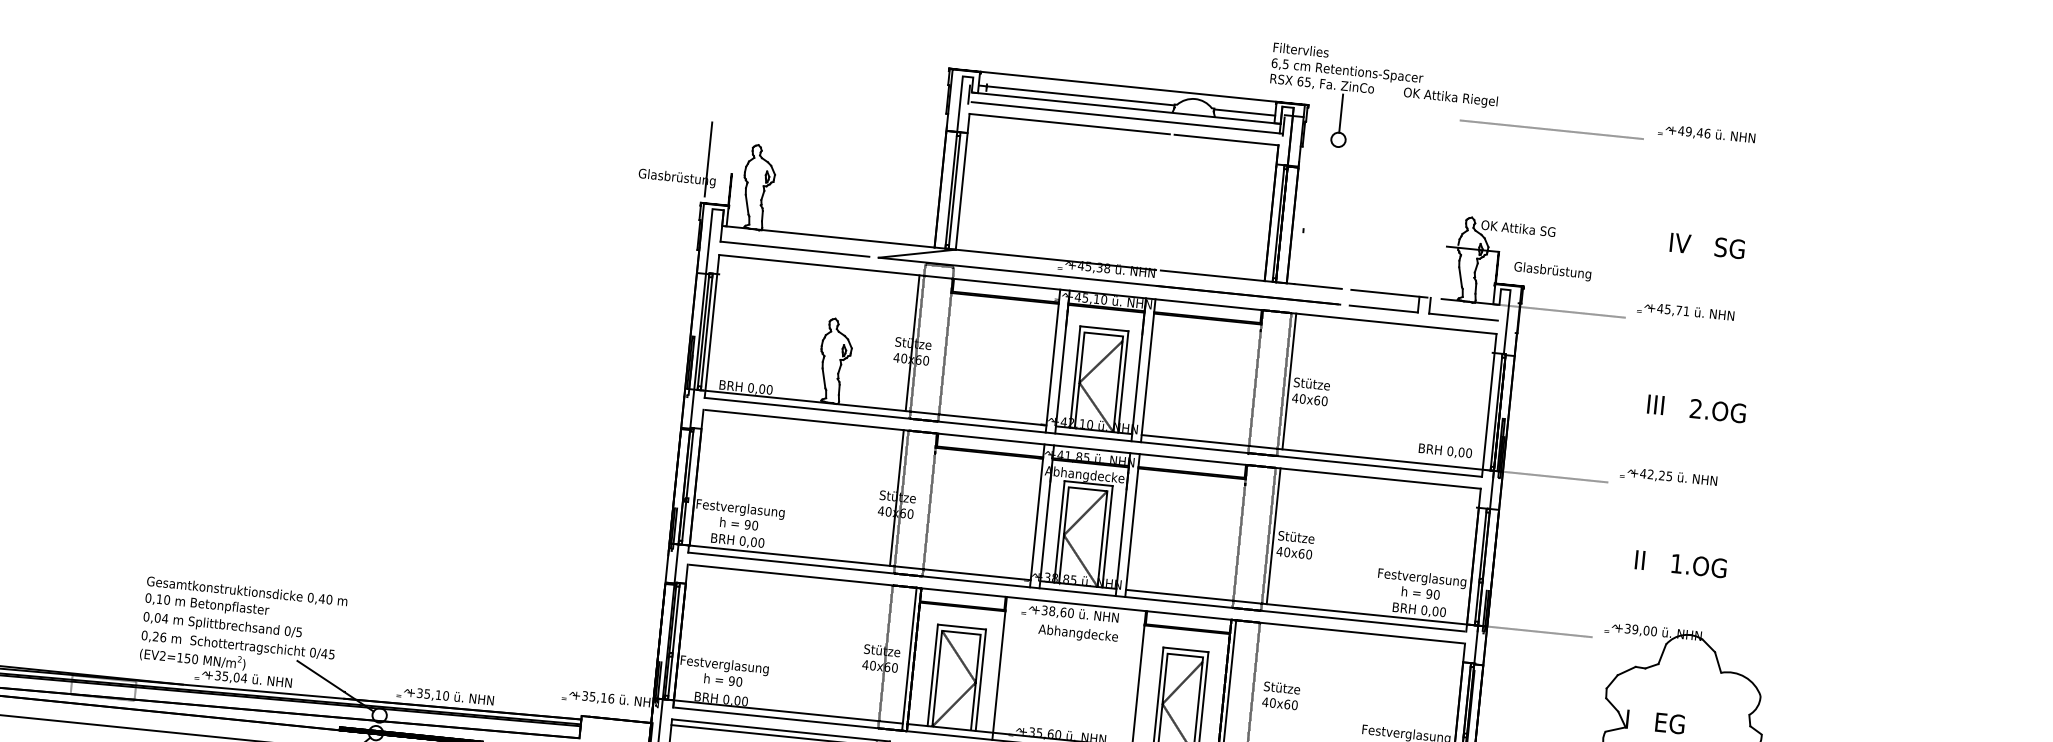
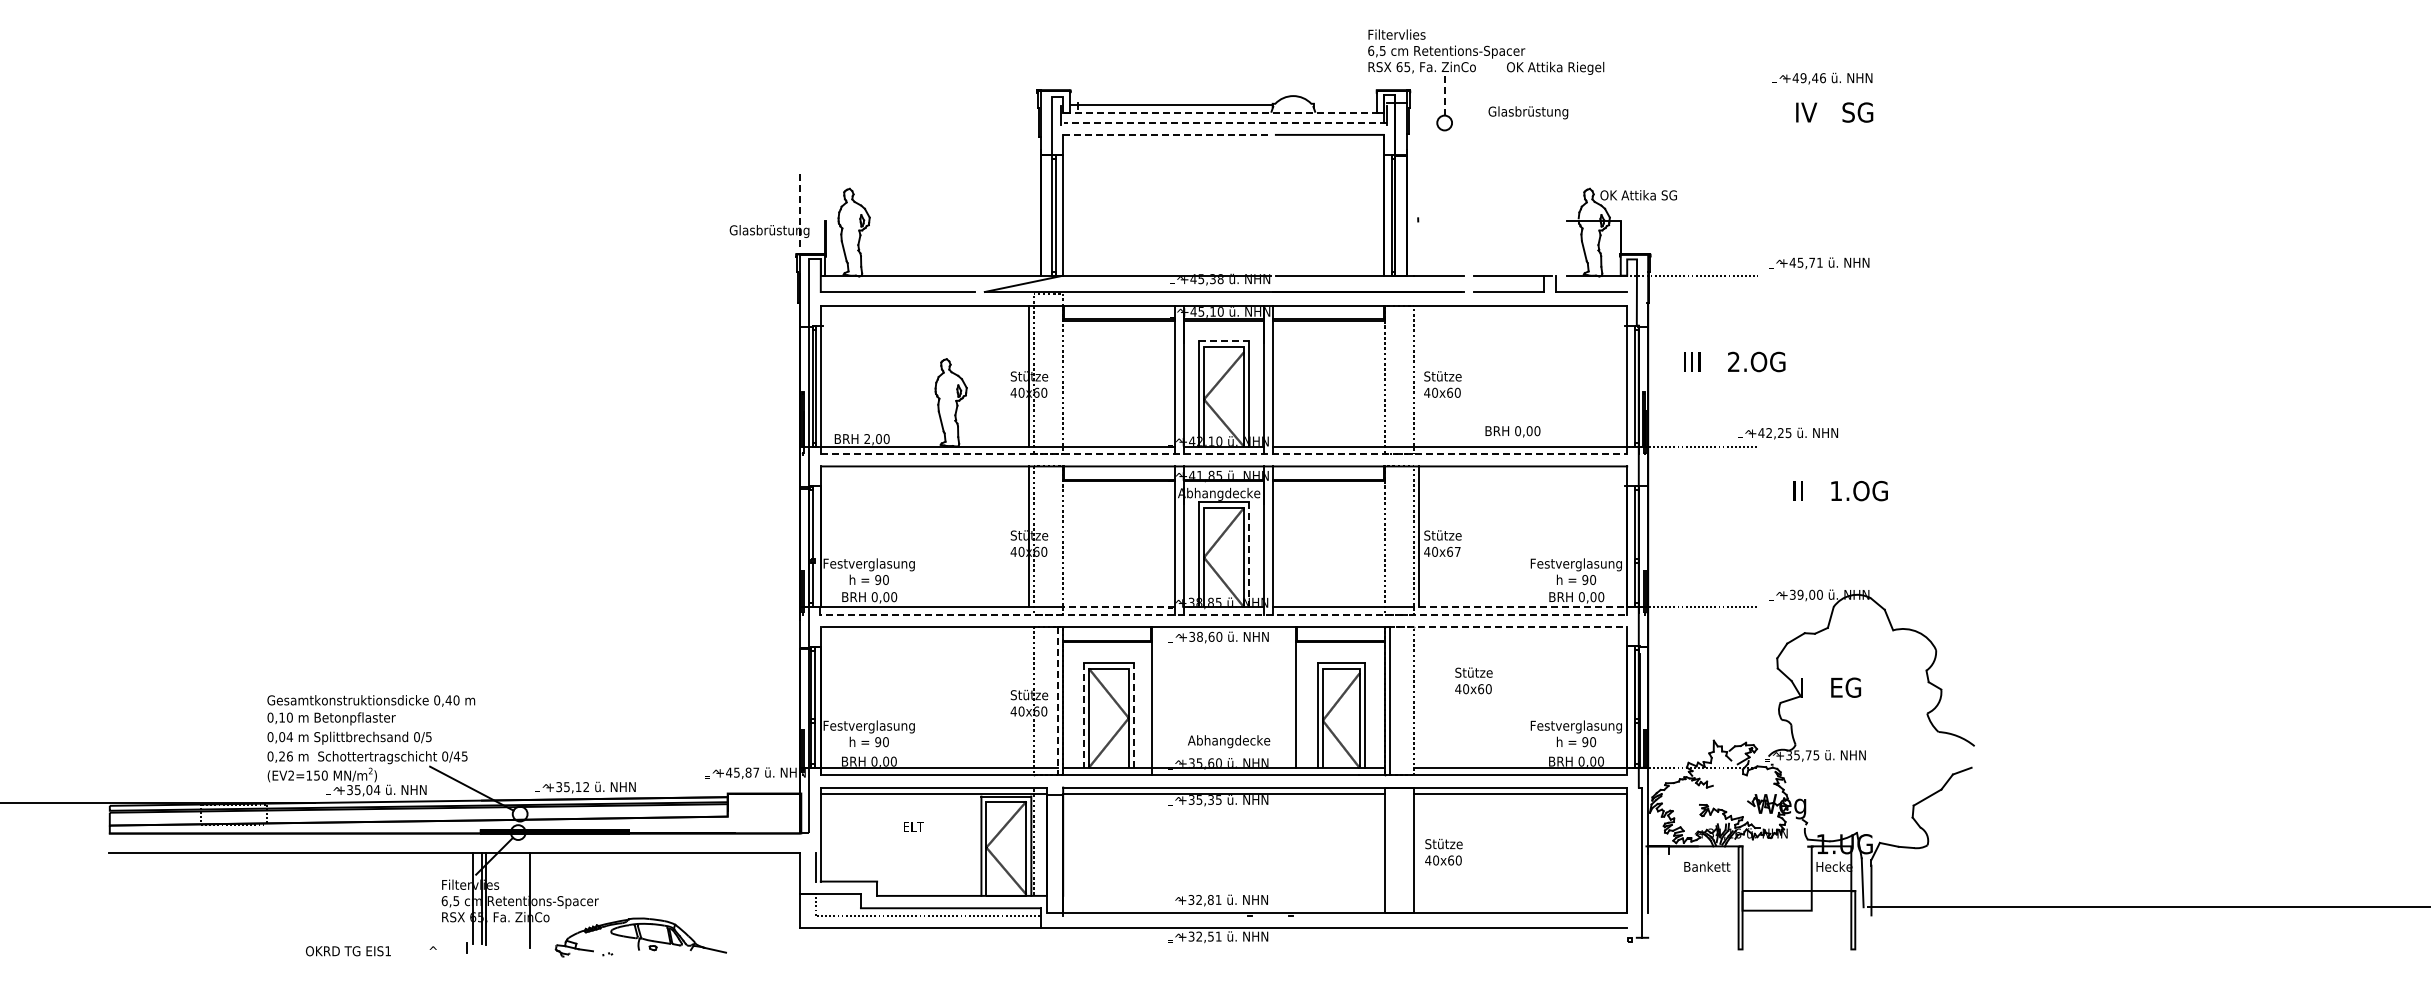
line: (1128, 86) -> (1223, 90), removed
line: (1126, 108) -> (1223, 112), solid -> dashed
line: (1244, 112) -> (1345, 104), removed
line: (1341, 113) -> (1444, 95), solid -> dashed
line: (1127, 117) -> (1225, 122), solid -> dashed
line: (1070, 123) -> (1167, 134), solid -> dashed
line: (1551, 129) -> (1662, 90), removed
line: (708, 159) -> (799, 208), solid -> dashed
text: (1707, 245) -> (1834, 112), moved
text: (1552, 271) -> (1528, 112), moved
line: (1104, 328) -> (1224, 341), solid -> dashed
line: (1289, 380) -> (1419, 375), removed
text: (751, 388) -> (867, 439), 0,00 -> 2,00
text: (1696, 408) -> (1734, 361), moved
line: (1093, 437) -> (1224, 454), solid -> dashed
text: (1445, 451) -> (1512, 431), moved
text: (1668, 476) -> (1787, 433), moved
line: (1107, 536) -> (1248, 554), solid -> dashed
text: (1308, 554) -> (1457, 551), 40x60 -> 40x67
text: (1680, 563) -> (1840, 490), moved
line: (976, 574) -> (1118, 607), solid -> dashed
line: (1076, 591) -> (1222, 614), solid -> dashed
line: (1368, 614) -> (1524, 607), solid -> dashed
line: (1347, 632) -> (1505, 627), solid -> dashed
text: (1078, 633) -> (1229, 741), moved
line: (909, 659) -> (1058, 701), solid -> dashed
line: (932, 675) -> (1083, 715), solid -> dashed
line: (980, 680) -> (1133, 715), solid -> dashed
text: (1280, 695) -> (1473, 680), moved
text: (446, 696) -> (586, 787), +35,10 -> +35,12
text: (598, 697) -> (742, 772), +35,16 -> +45,87

